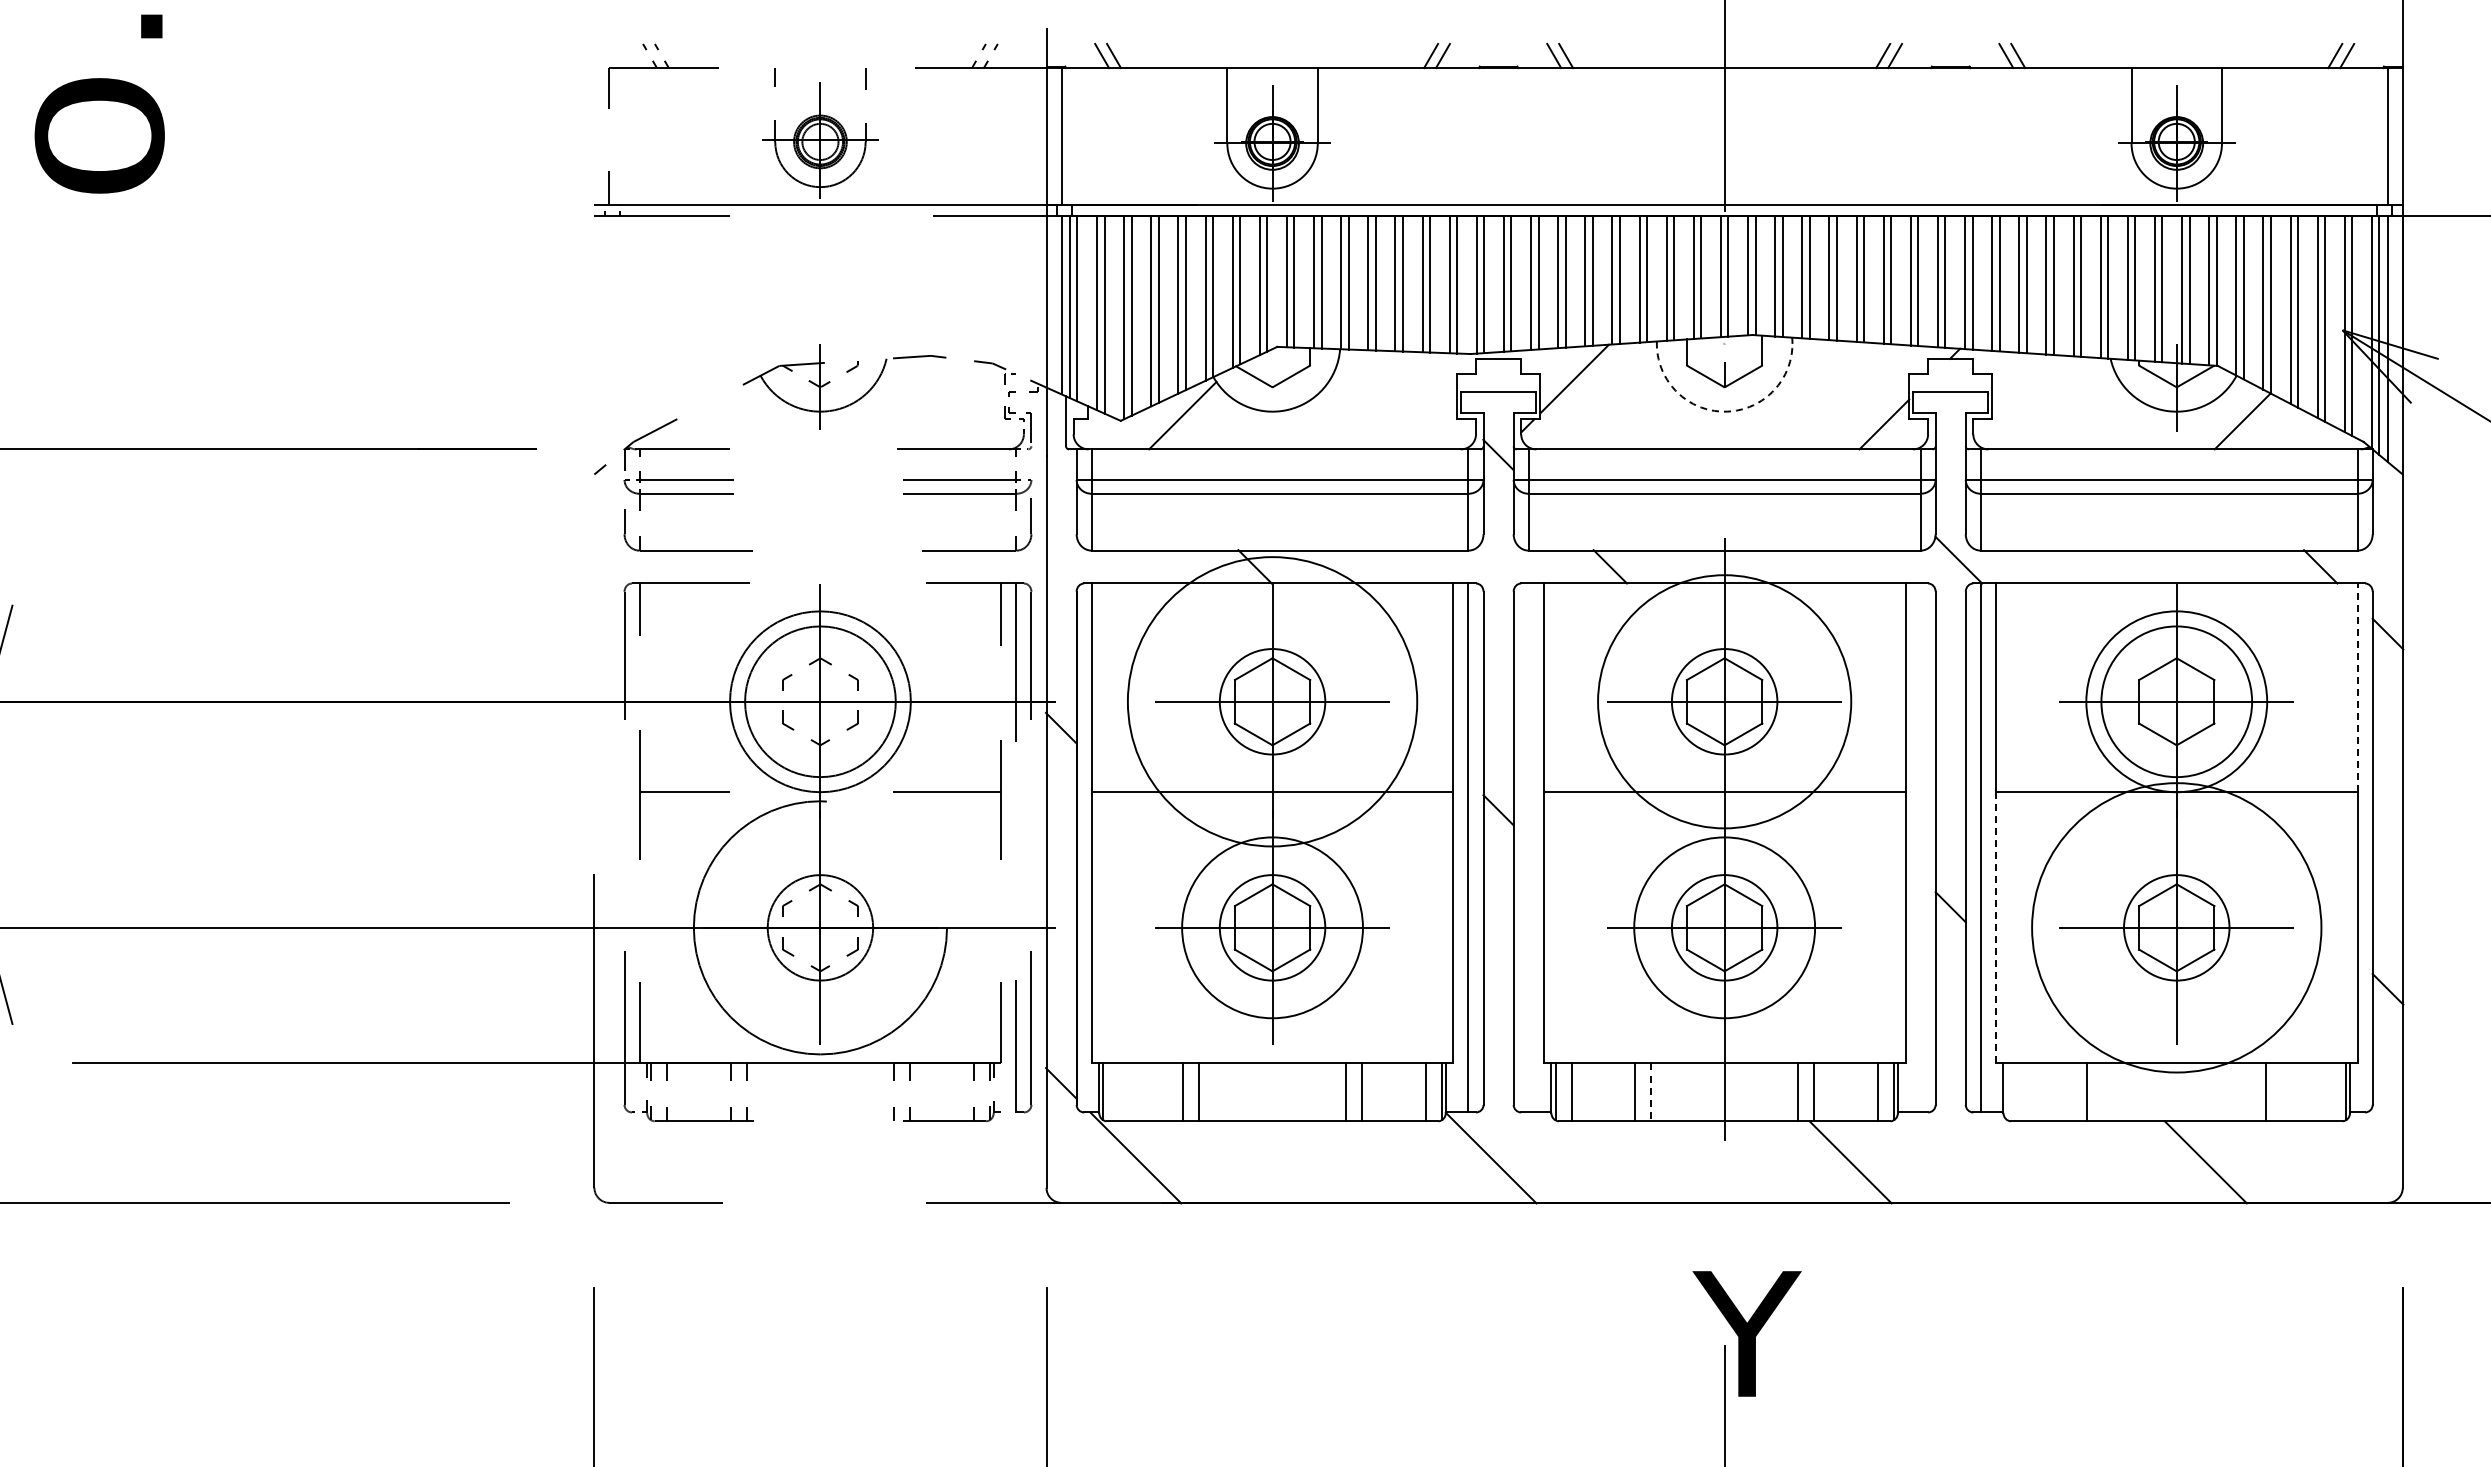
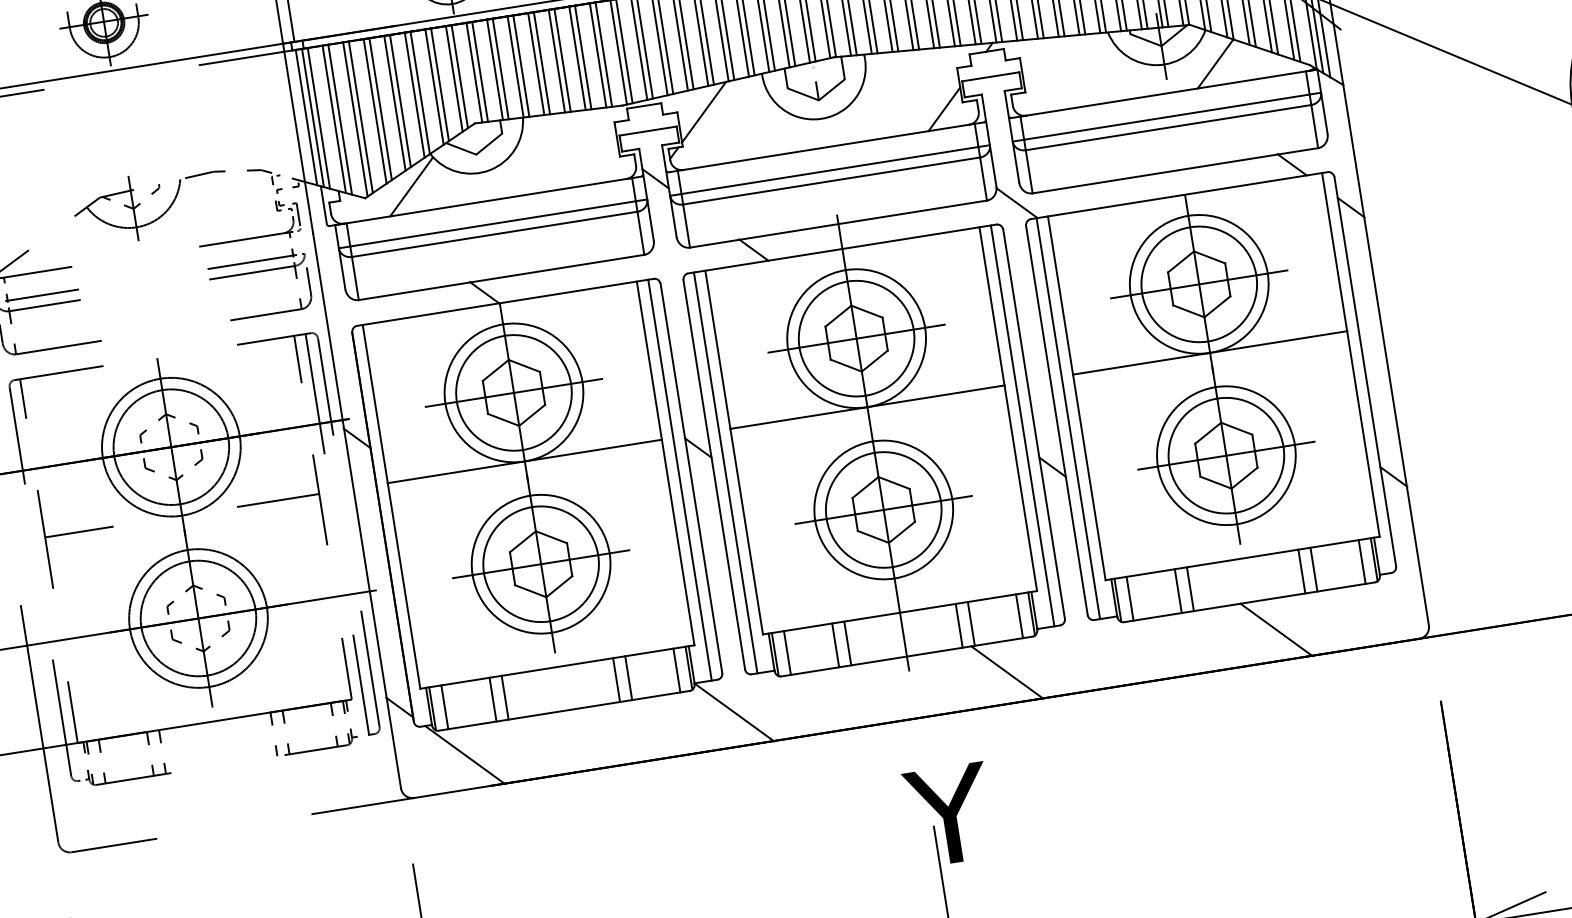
arc: (1723, 411) -> (820, 118), dashed -> solid
line: (2357, 687) -> (1334, 251), dashed -> solid
circle: (1272, 701) -> (513, 392), size x0.62
circle: (1272, 701) -> (513, 392), size x1.43
circle: (1724, 701) -> (856, 338), size x0.71
circle: (1724, 701) -> (856, 338), size x1.43
line: (1528, 847) -> (725, 472), added
line: (1920, 847) -> (1022, 425), added
circle: (820, 927) -> (198, 618), size x0.71
circle: (820, 927) -> (198, 618), size x1.43
circle: (1272, 927) -> (541, 563), size x1.43
circle: (1724, 927) -> (883, 509), size x1.43
line: (1995, 927) -> (1088, 477), dashed -> solid
circle: (2176, 927) -> (1226, 455), size x0.62
circle: (2176, 927) -> (1226, 455), size x1.43
line: (2007, 1091) -> (1117, 600), added
line: (1119, 1092) -> (444, 707), added
line: (1651, 1092) -> (848, 643), dashed -> solid
line: (2023, 1092) -> (1129, 598), added
line: (2103, 1092) -> (1190, 589), added
line: (2250, 1092) -> (1302, 571), added
line: (2329, 1092) -> (1361, 562), added

